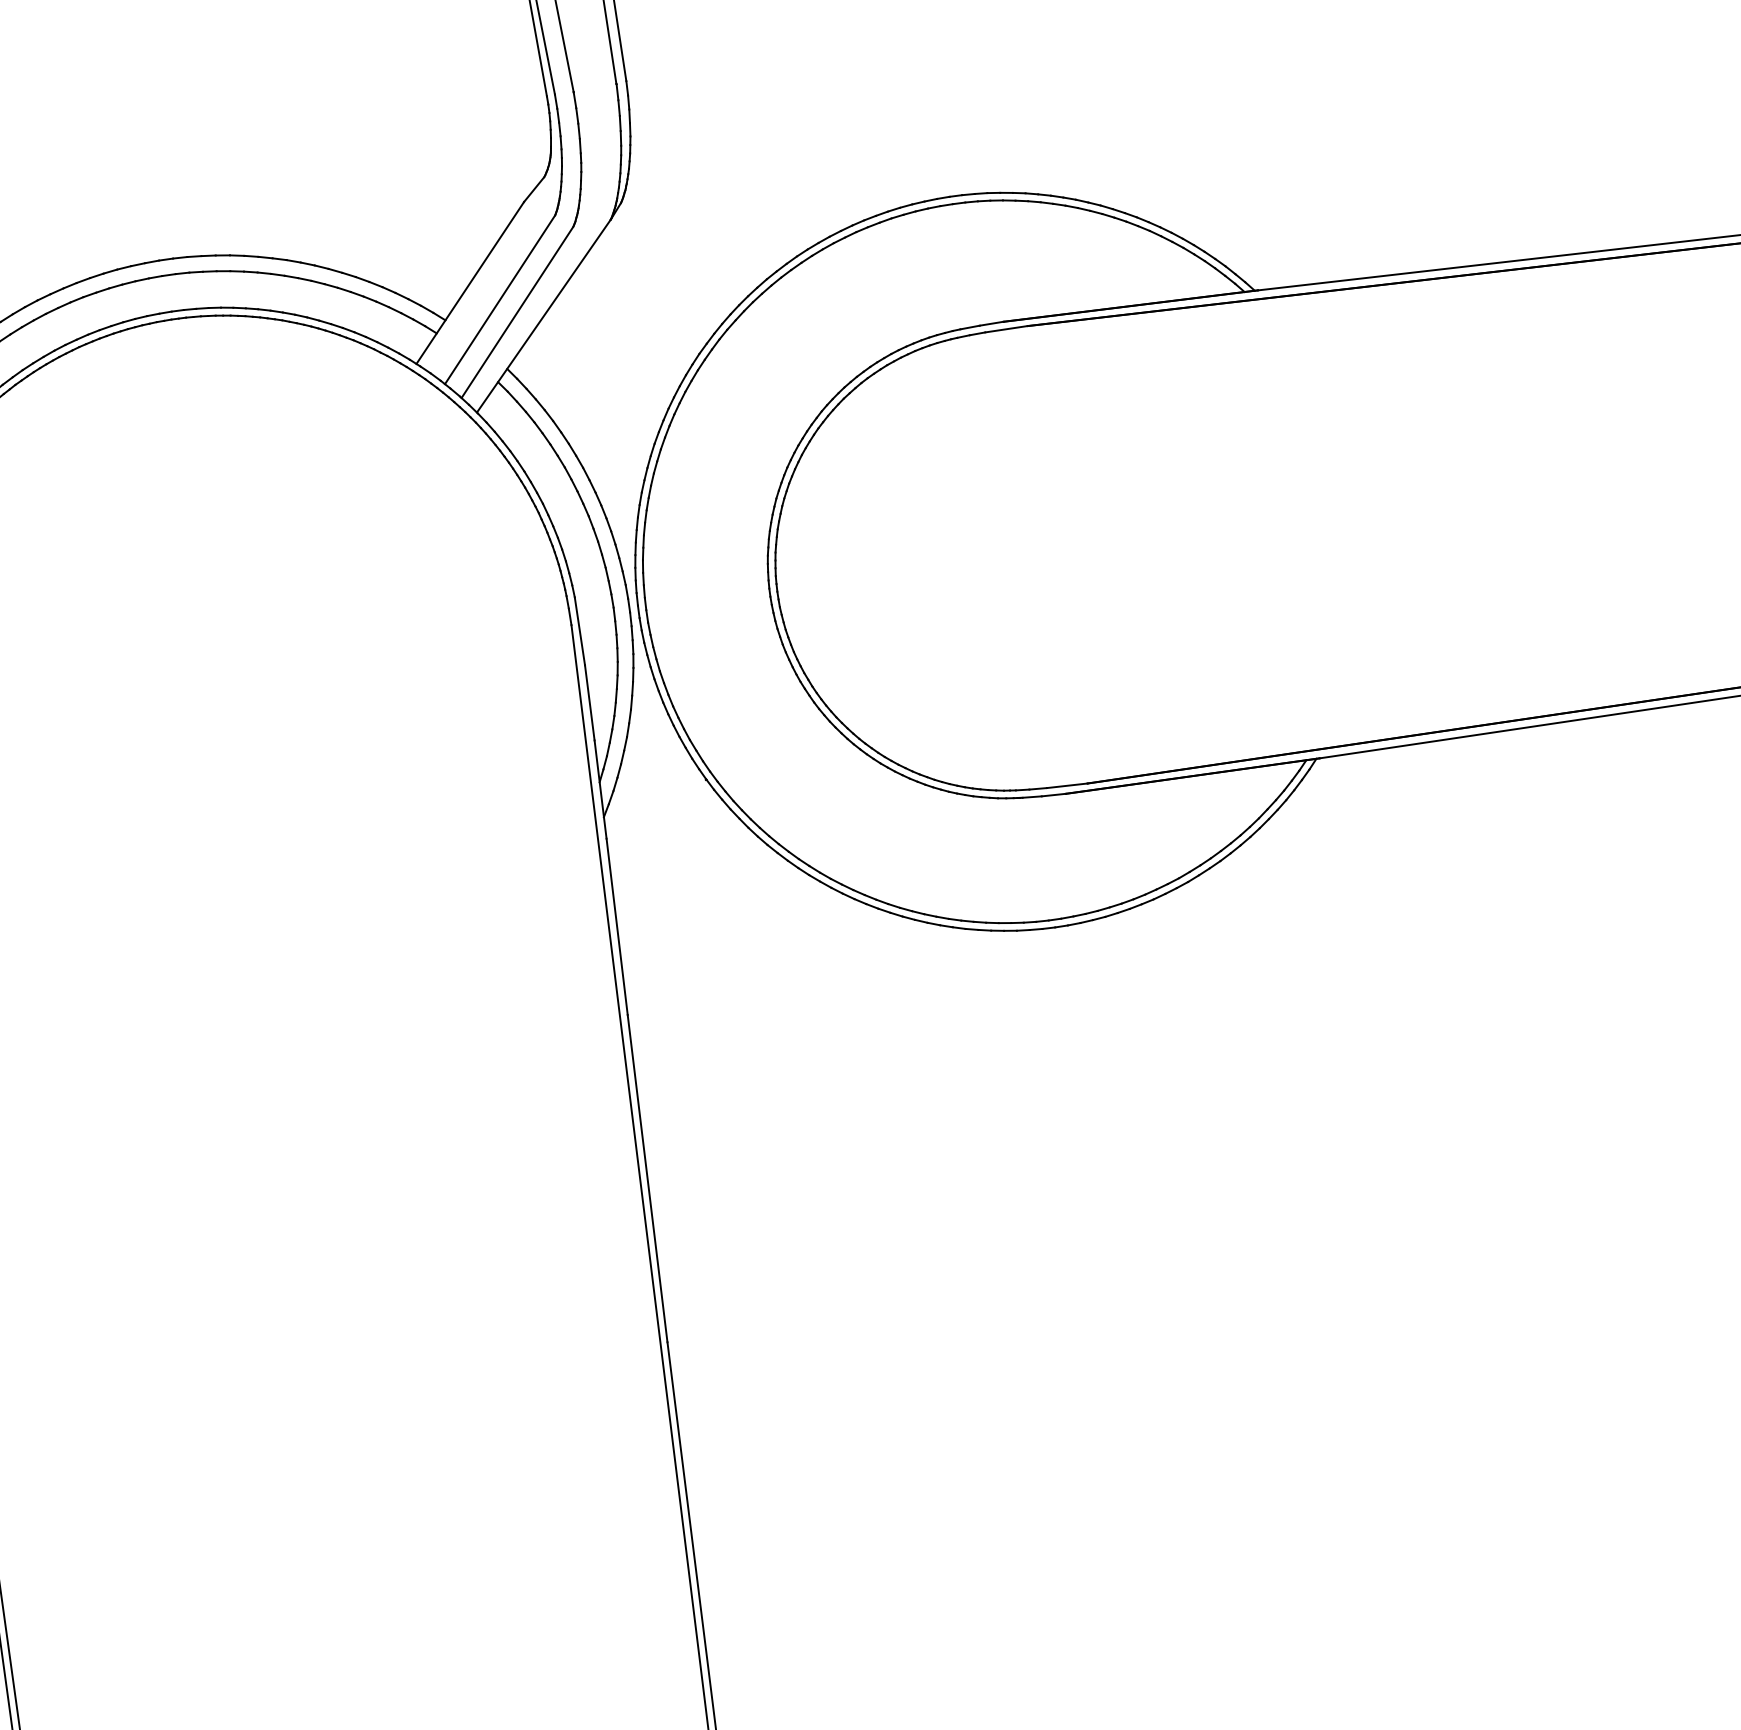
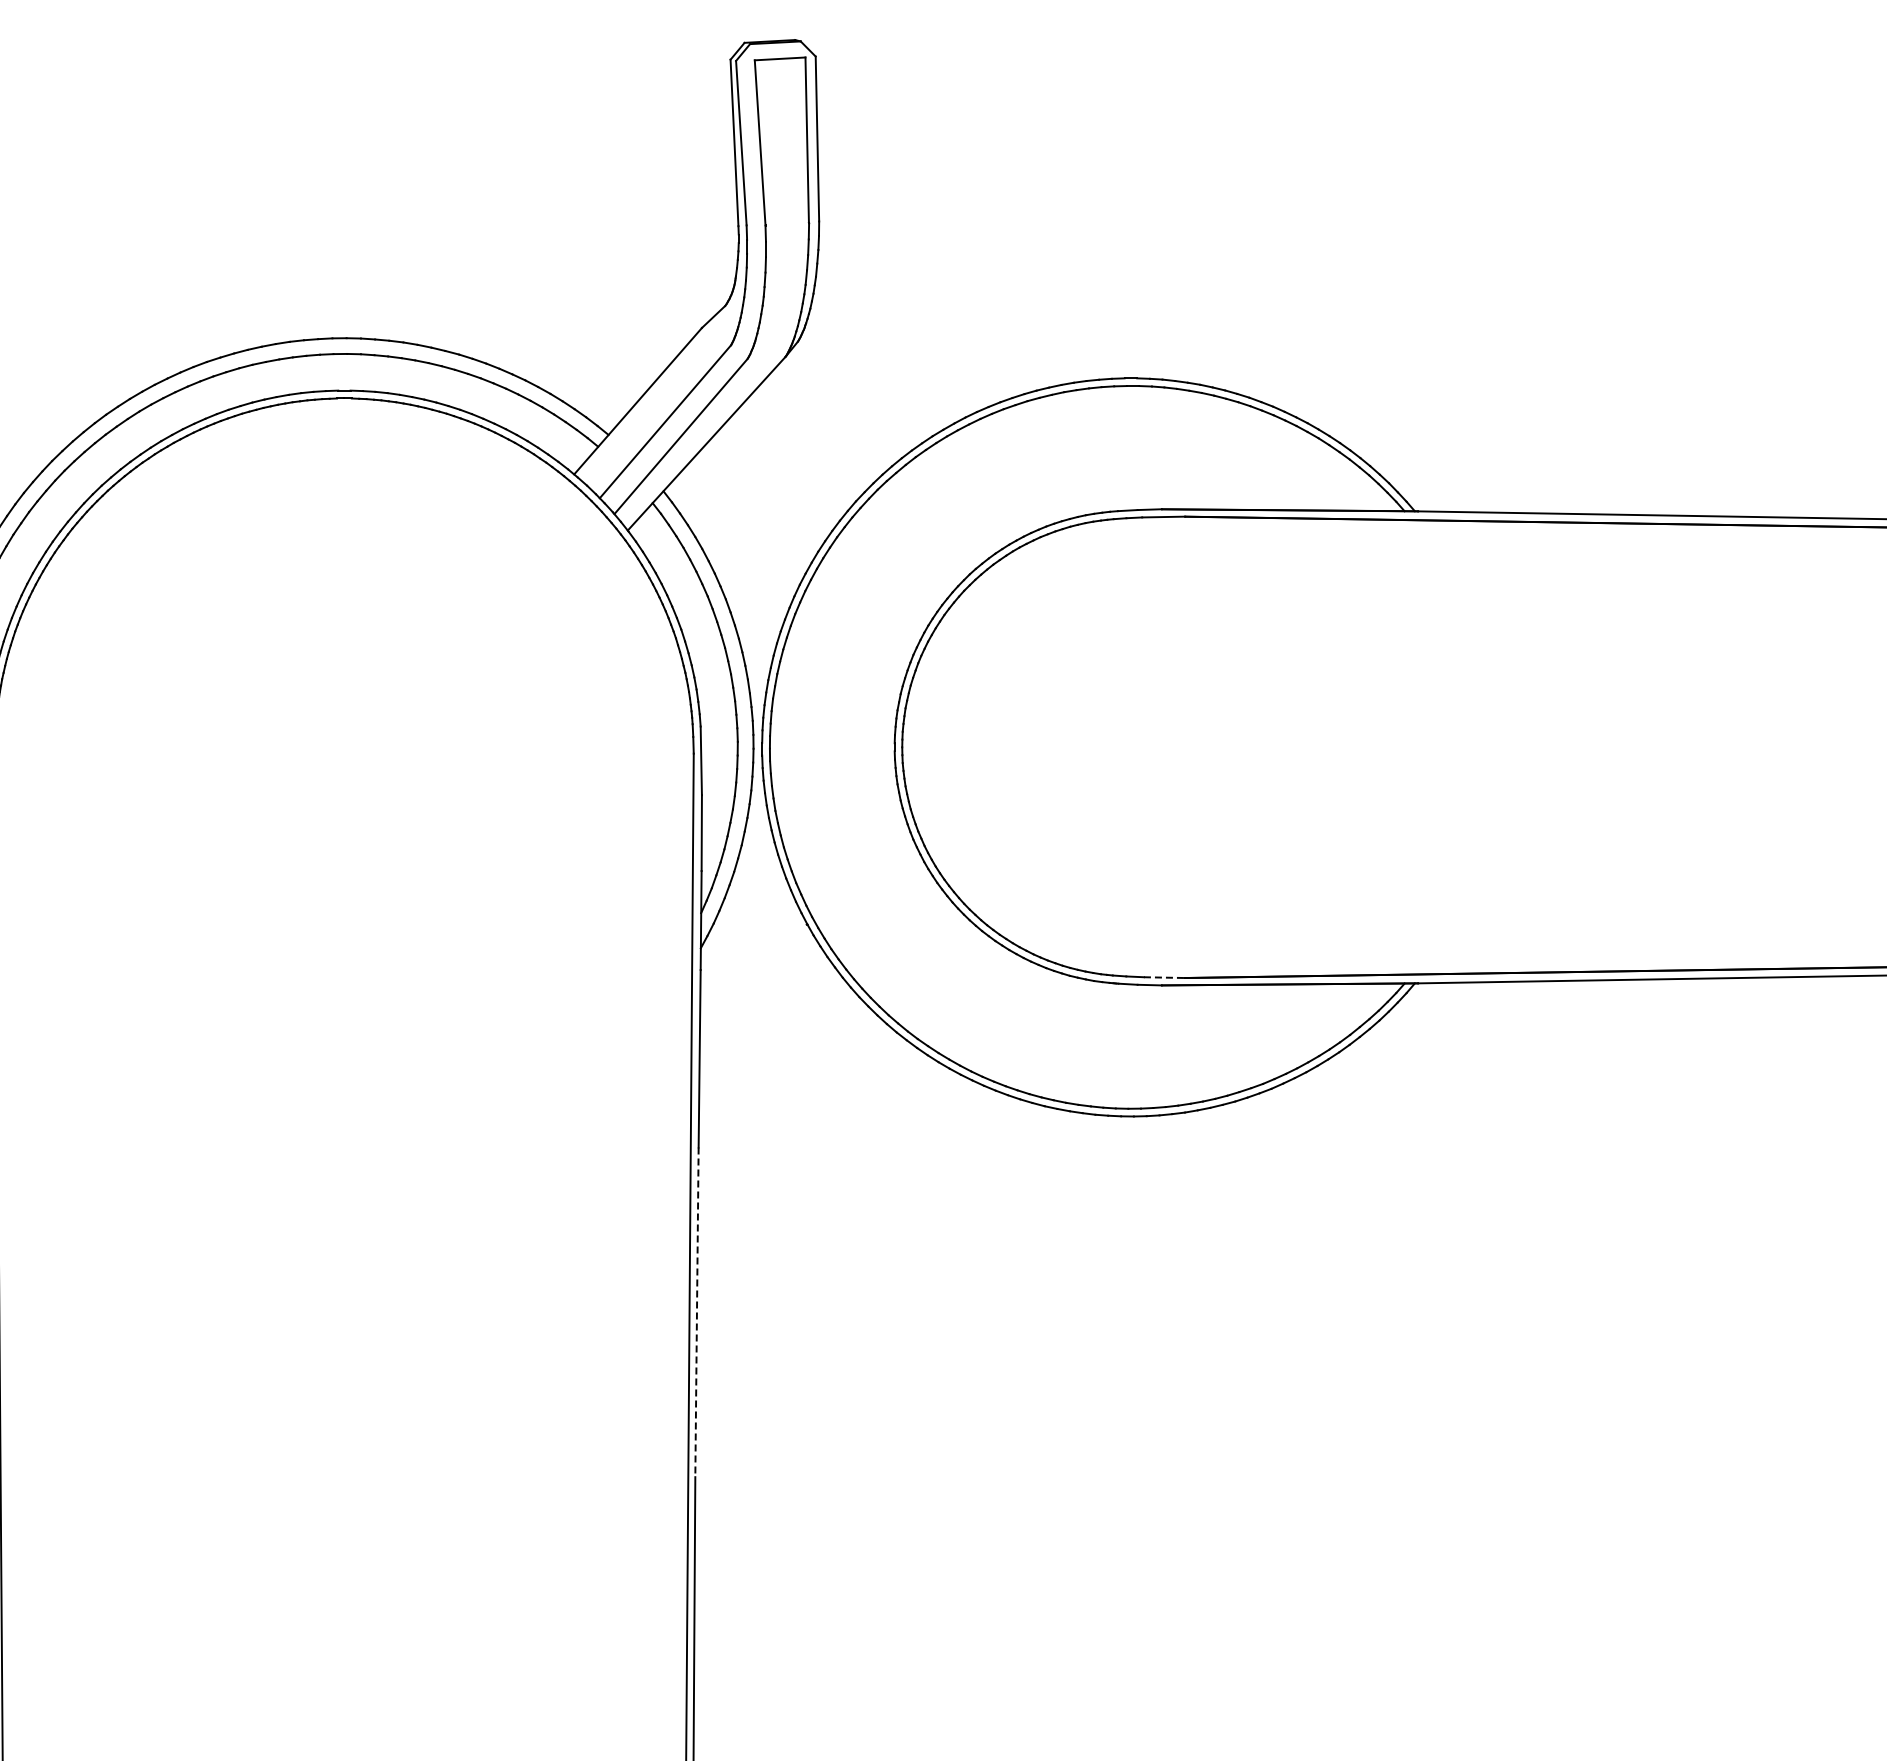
line: (1067, 785) -> (1164, 977), solid -> dashed
line: (647, 1178) -> (696, 1312), solid -> dashed

